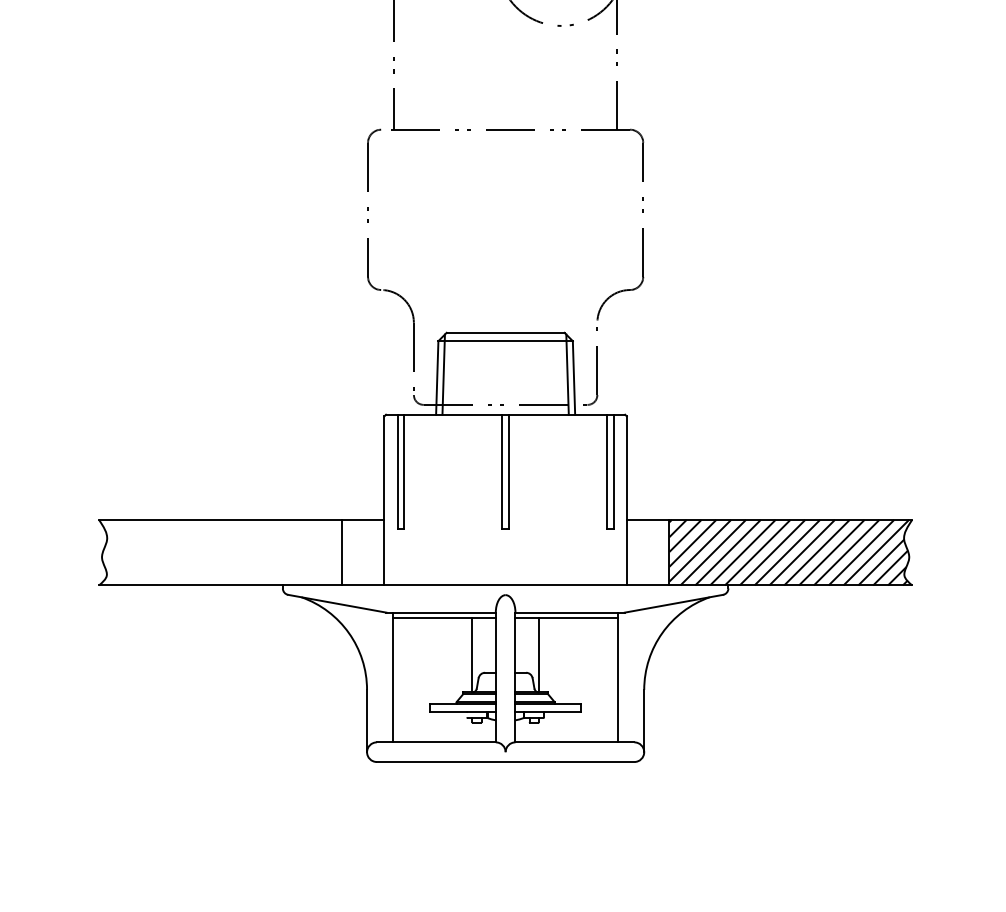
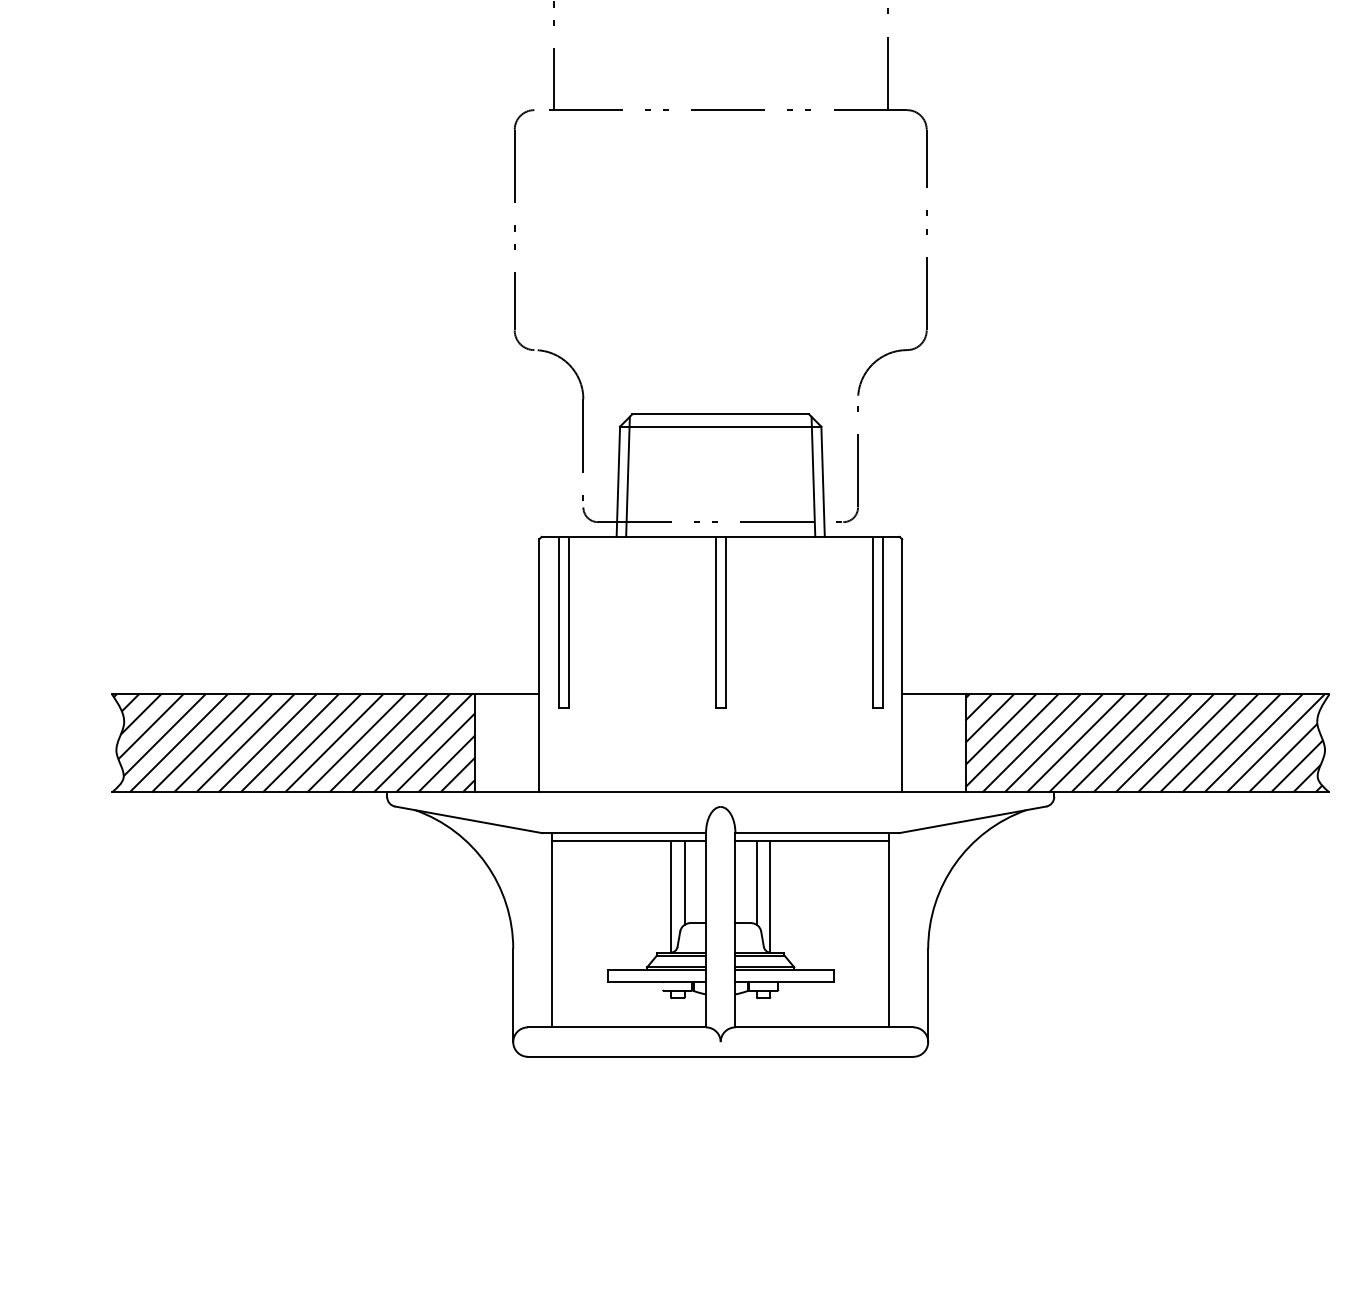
hatch: (220, 552) -> (293, 743), added
line: (481, 645) -> (684, 882), added
line: (529, 645) -> (756, 882), added

